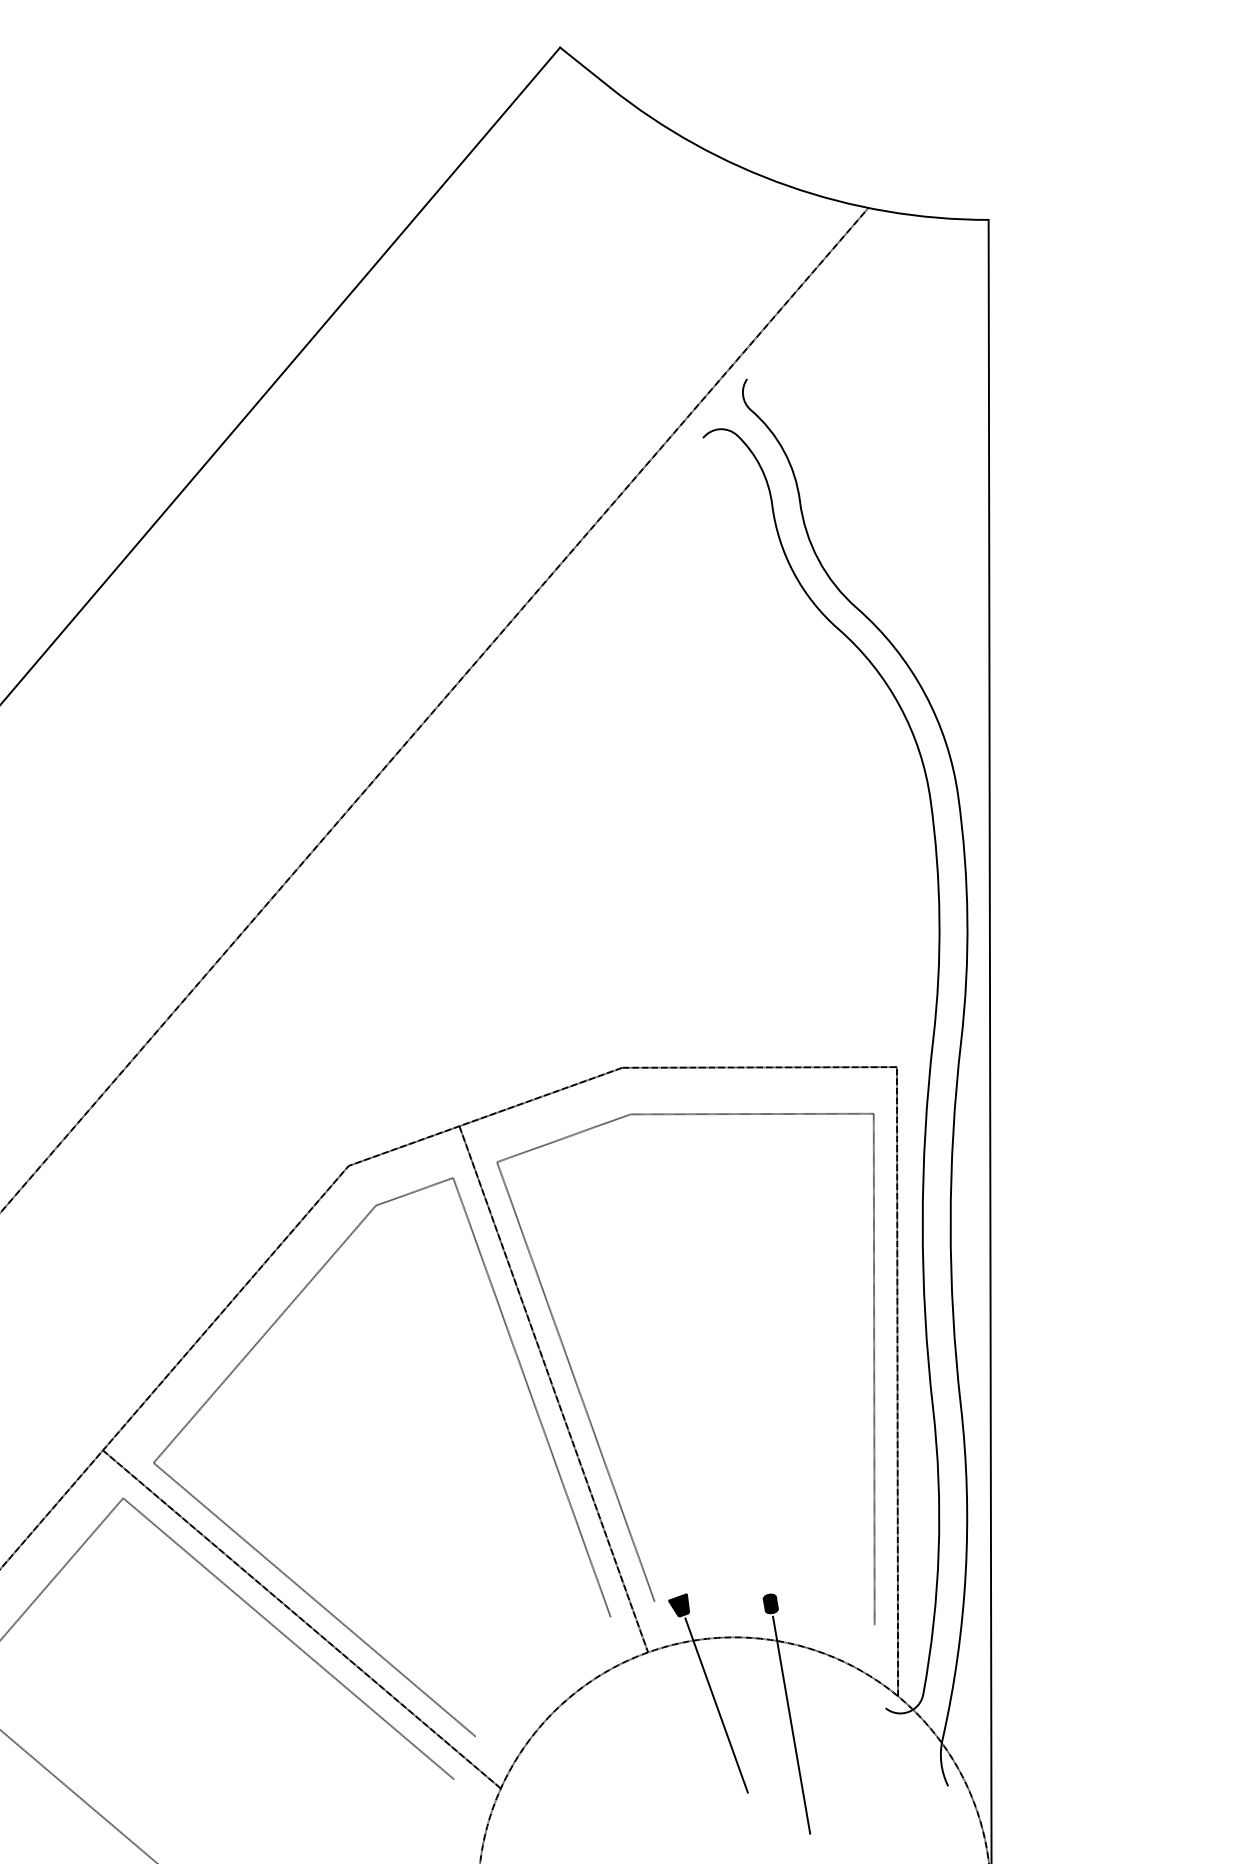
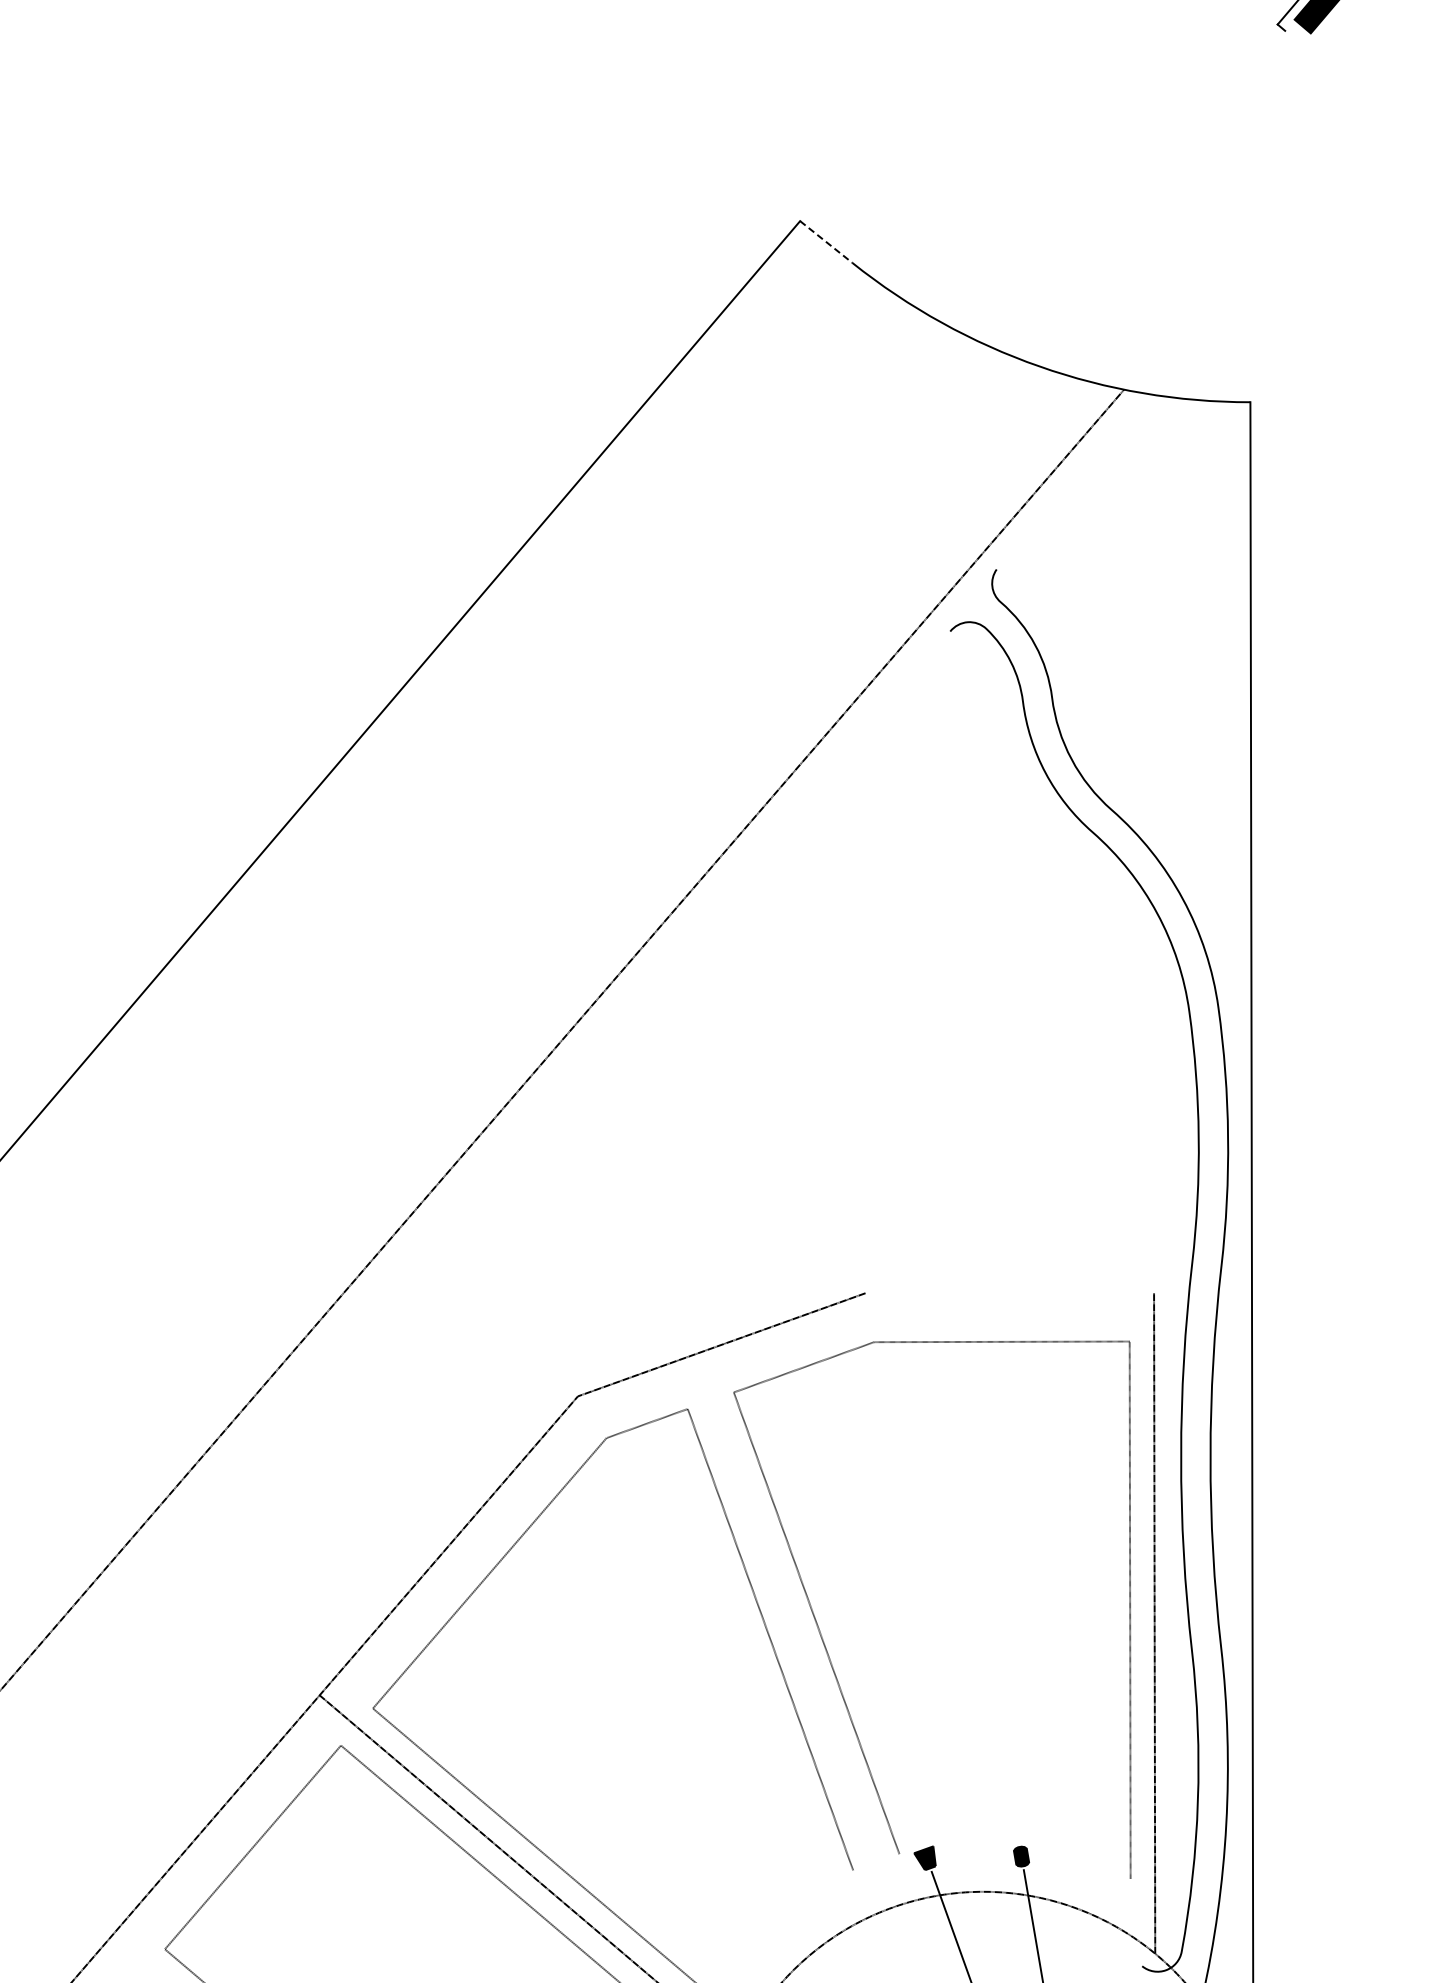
line: (585, 67) -> (826, 242), solid -> dashed
line: (759, 1067) -> (1009, 1292), removed
line: (553, 1388) -> (793, 1630), removed

